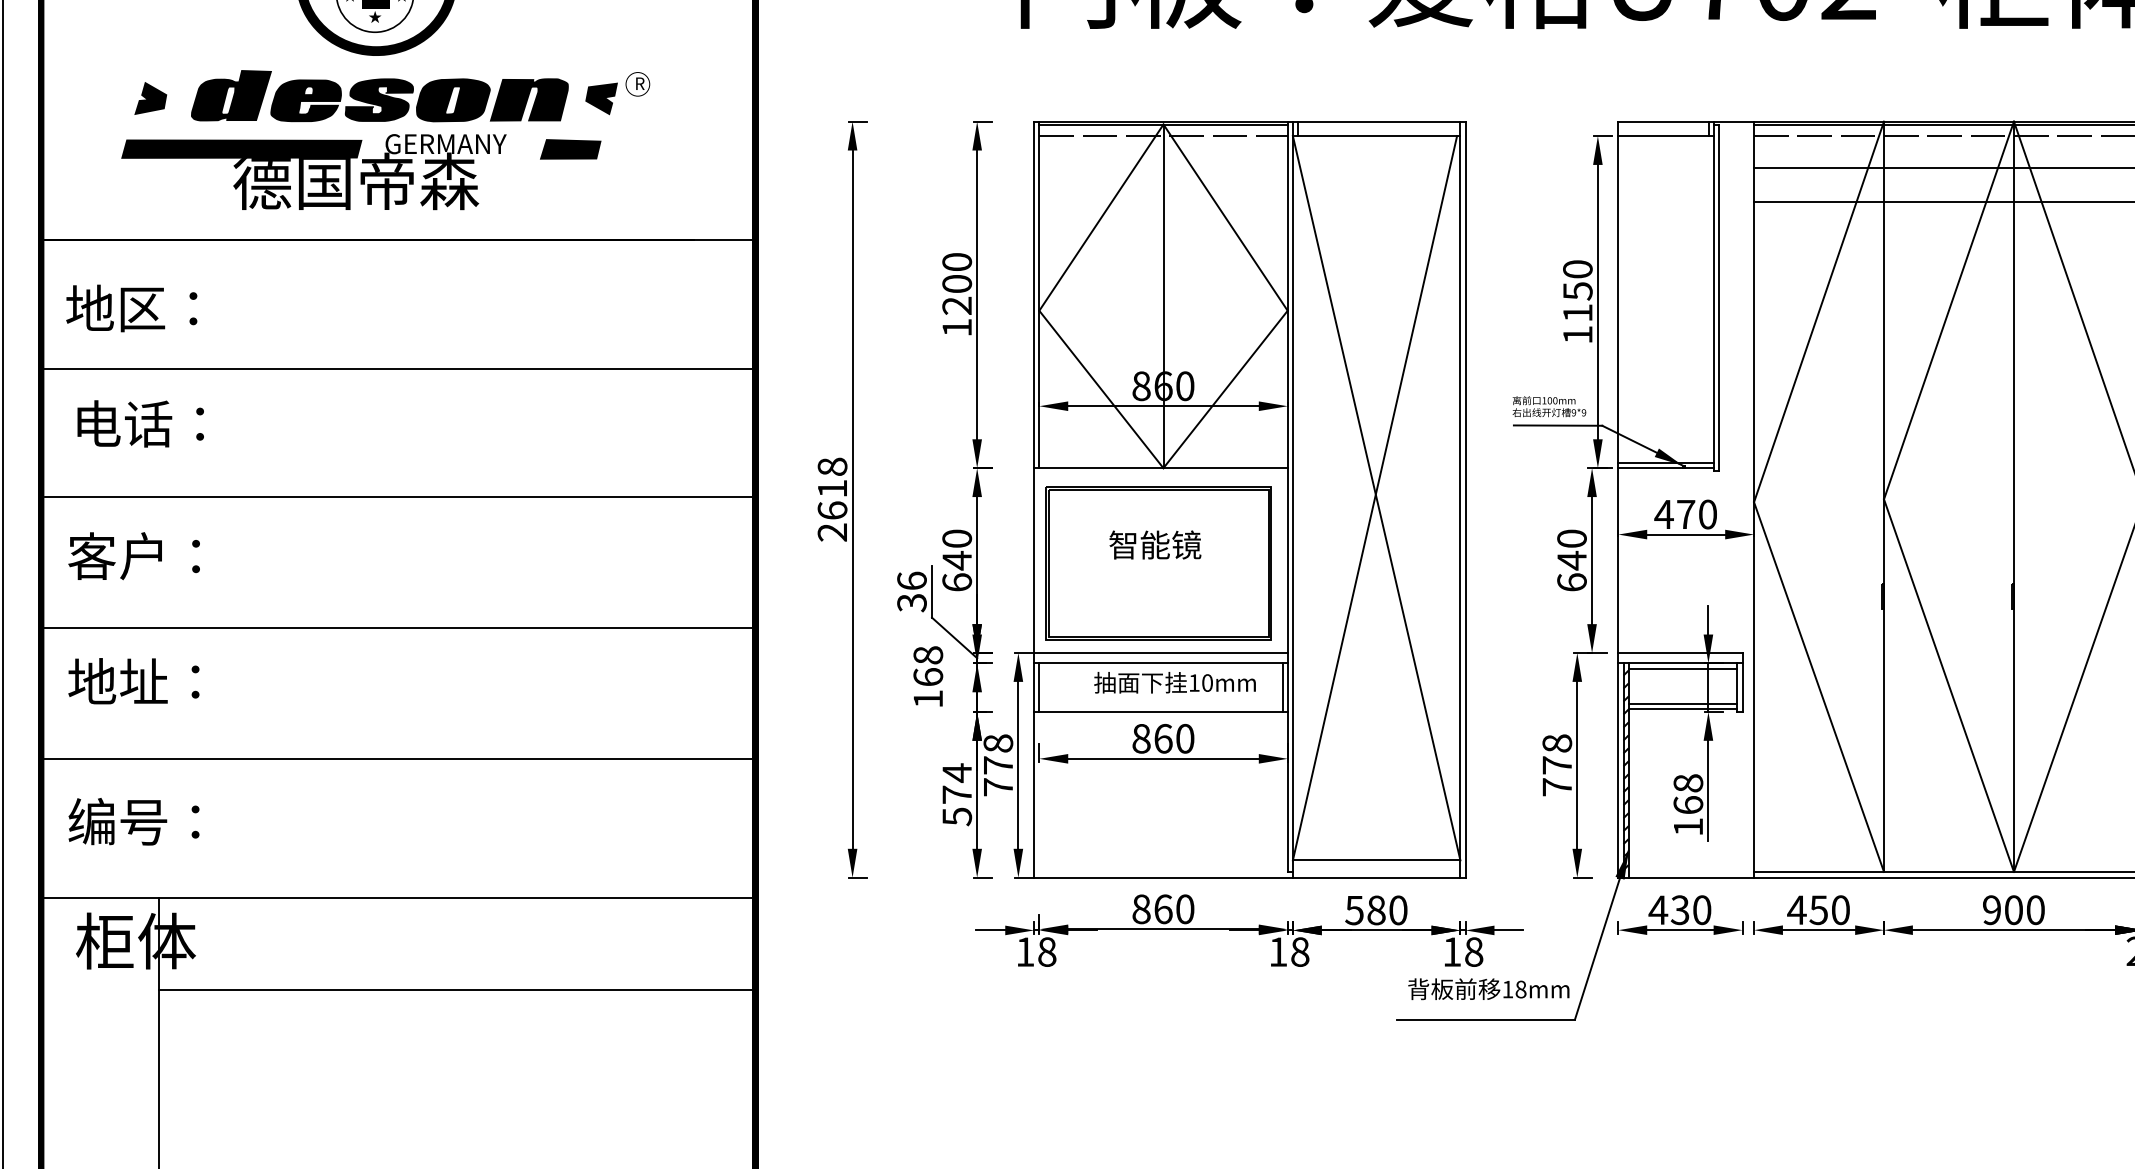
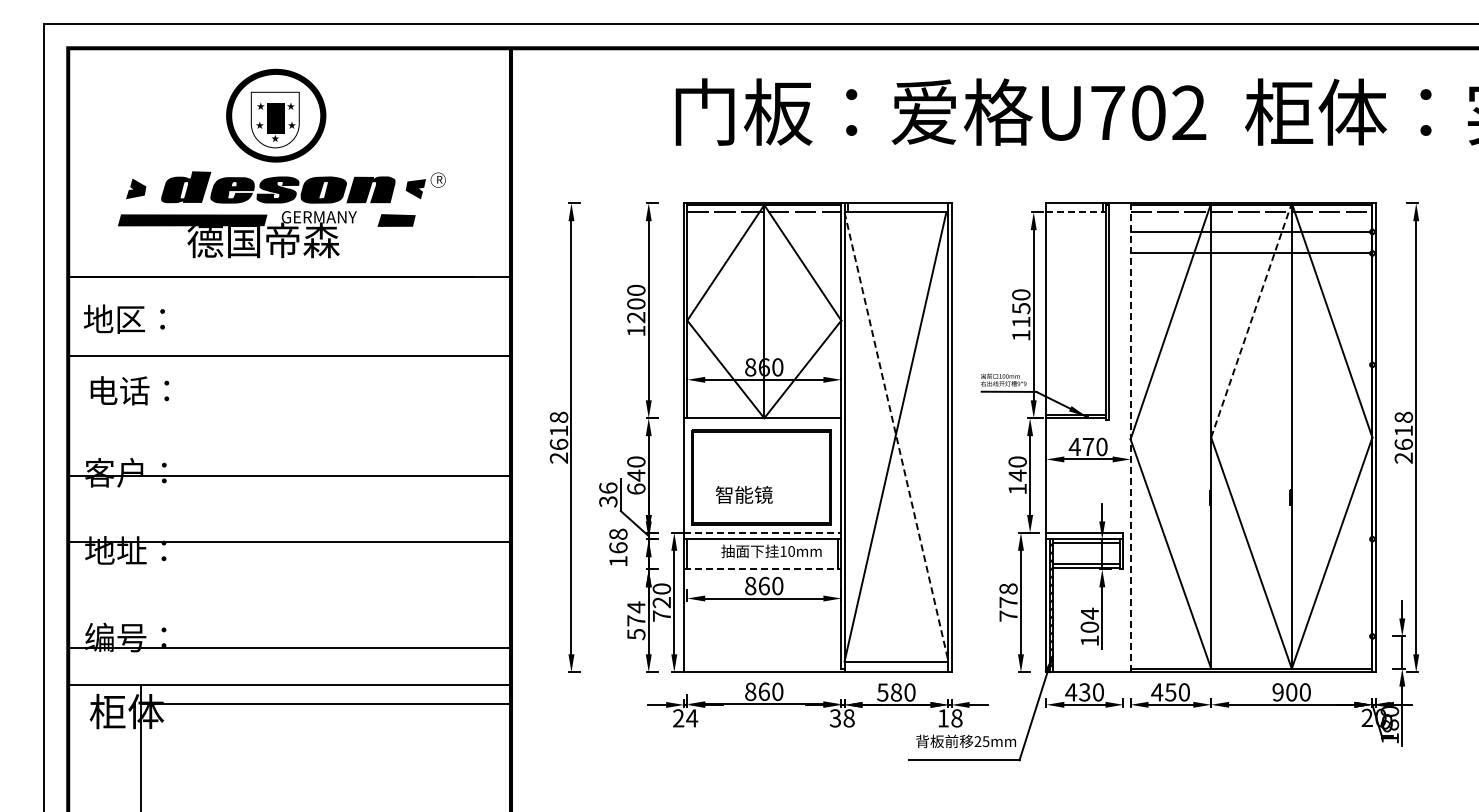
line: (1666, 136) -> (1076, 212), solid -> dashed
line: (1948, 310) -> (1251, 320), solid -> dashed
line: (399, 496) -> (290, 475), moved
line: (1376, 497) -> (896, 436), solid -> dashed
line: (1753, 500) -> (1130, 438), solid -> dashed
text: (1154, 544) -> (743, 494), moved
text: (1571, 581) -> (1017, 488), 640 -> 140
line: (397, 628) -> (289, 542), moved
line: (1160, 652) -> (762, 532), solid -> dashed
line: (1160, 712) -> (762, 569), solid -> dashed
text: (997, 753) -> (661, 595), 778 -> 720
line: (397, 758) -> (289, 647), moved
text: (1687, 792) -> (1089, 619), 168 -> 104
text: (1036, 952) -> (685, 718), 18 -> 24
text: (1276, 952) -> (834, 718), 18 -> 38
line: (457, 989) -> (326, 703), moved
text: (1513, 989) -> (981, 741), 18mm -> 25mm

